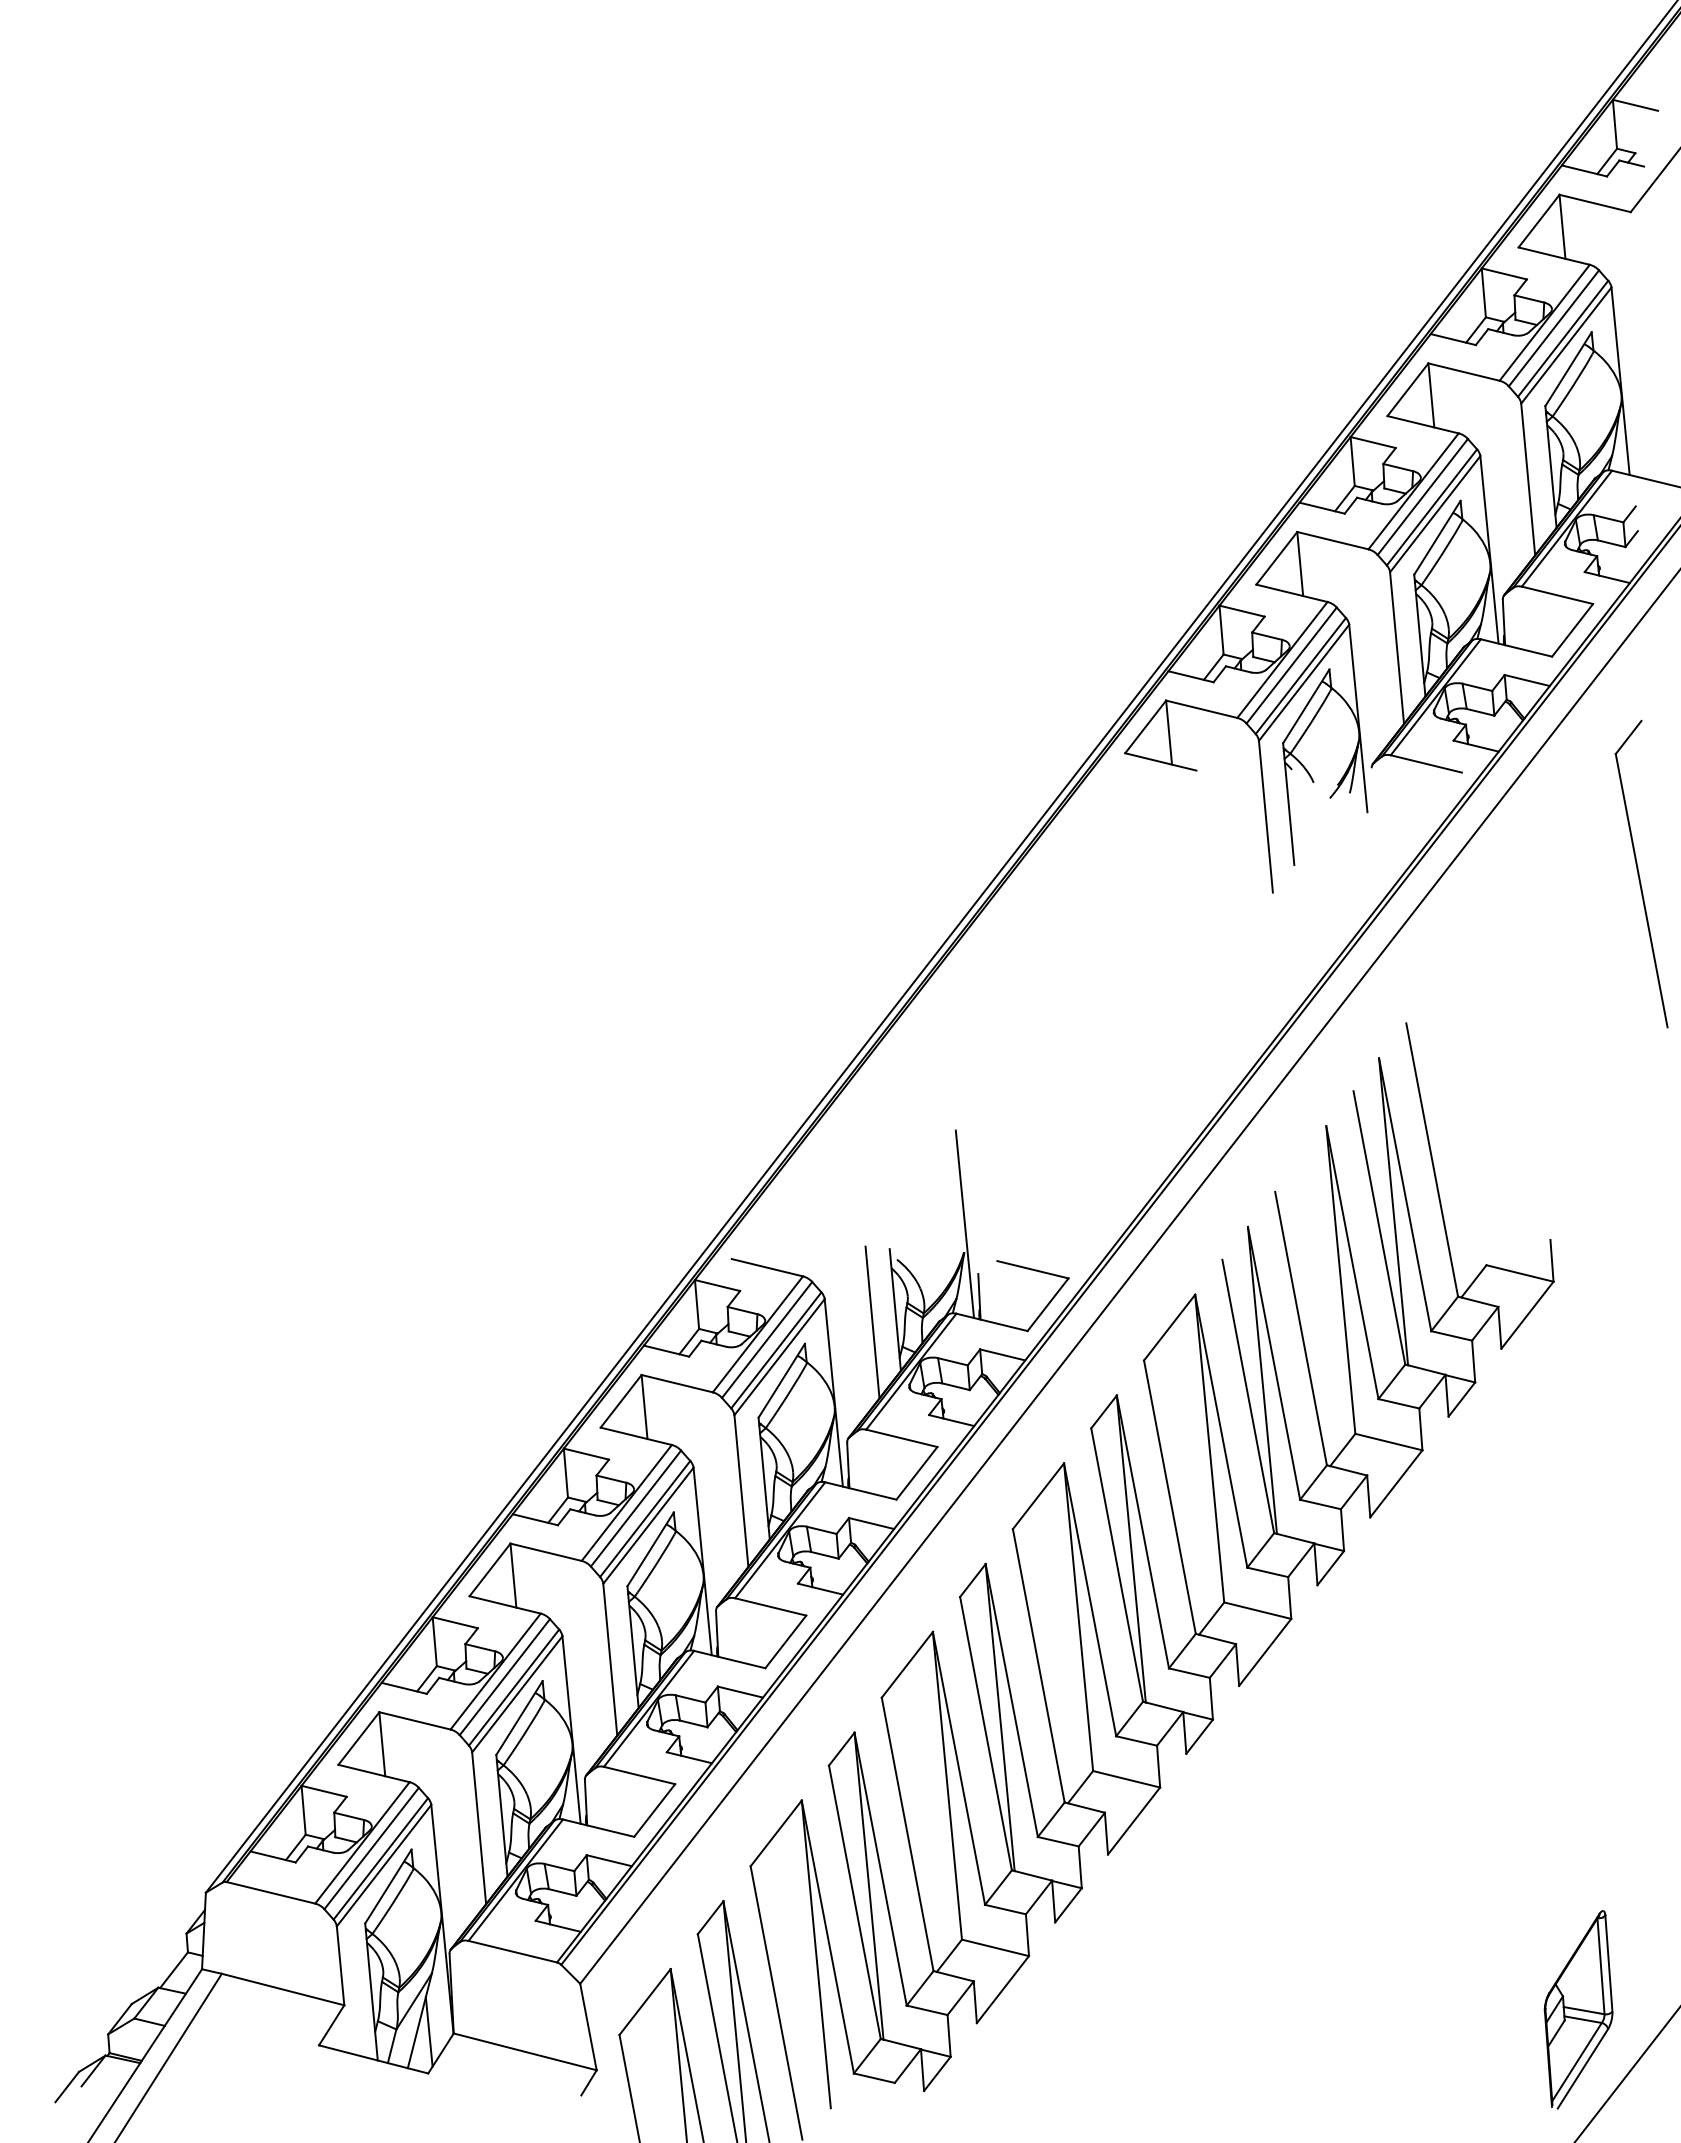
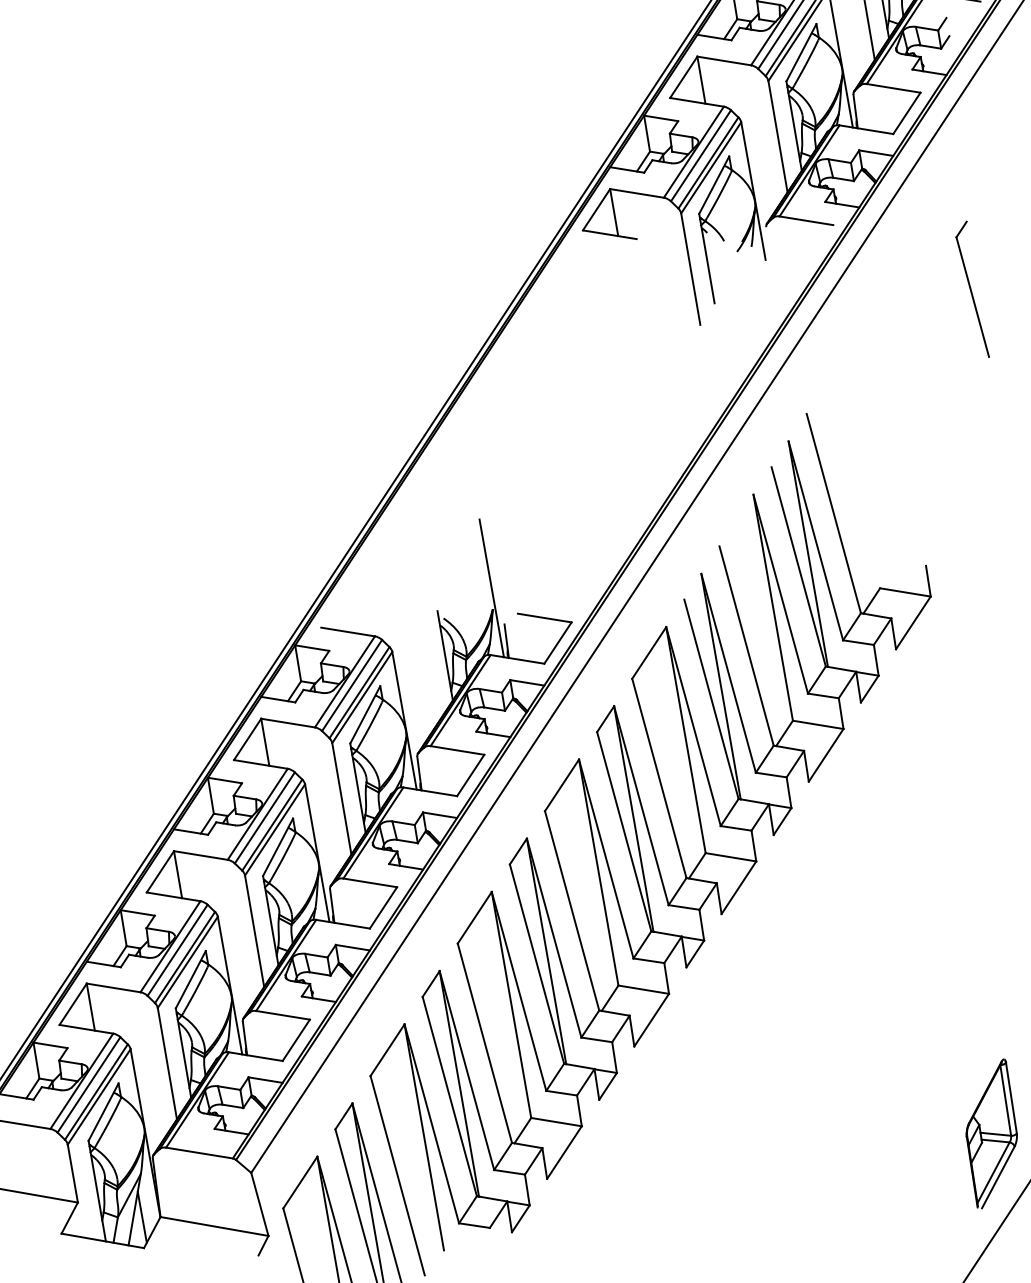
part: (1641, 873) -> (972, 289), size x0.6
line: (872, 1322) -> (429, 666), removed

